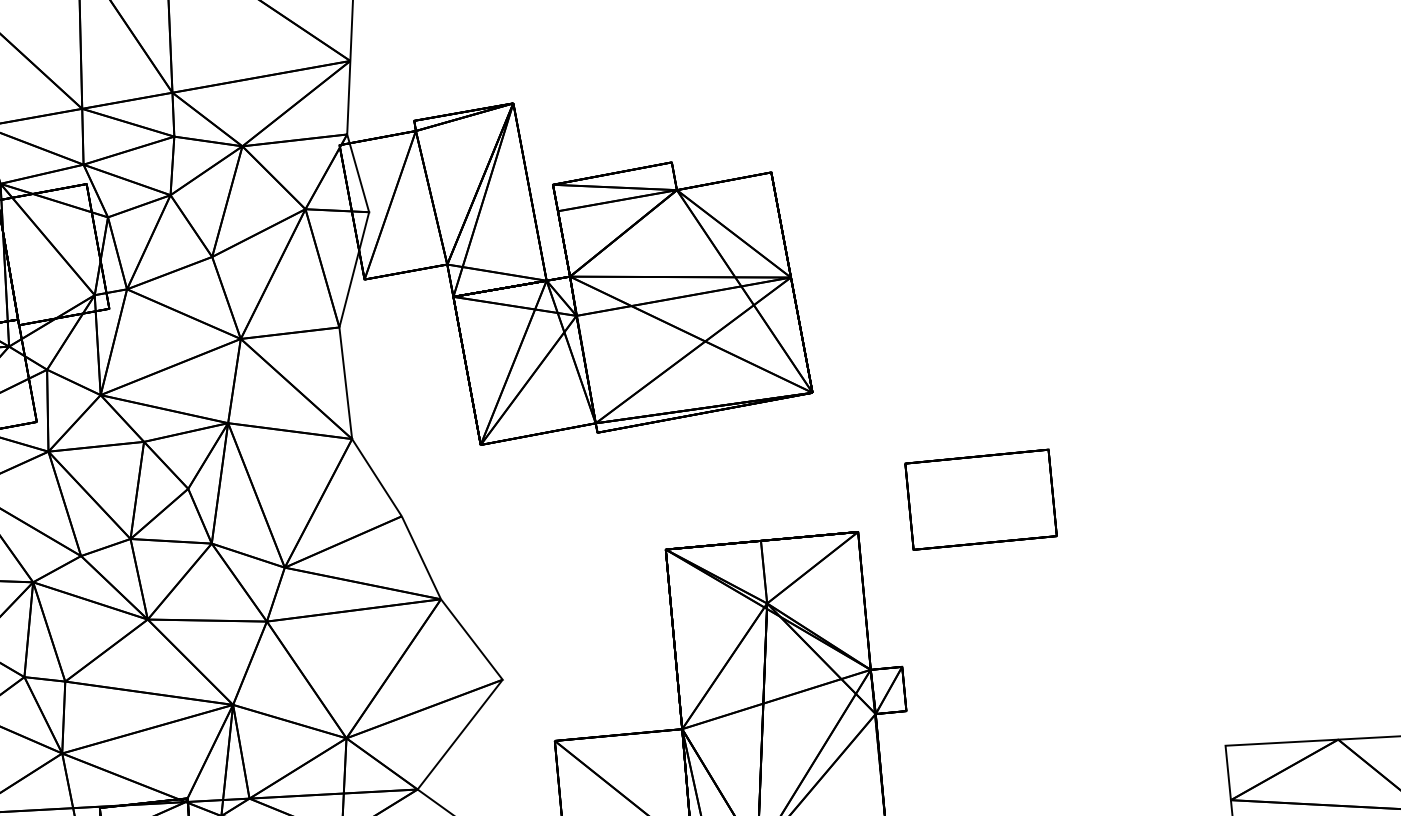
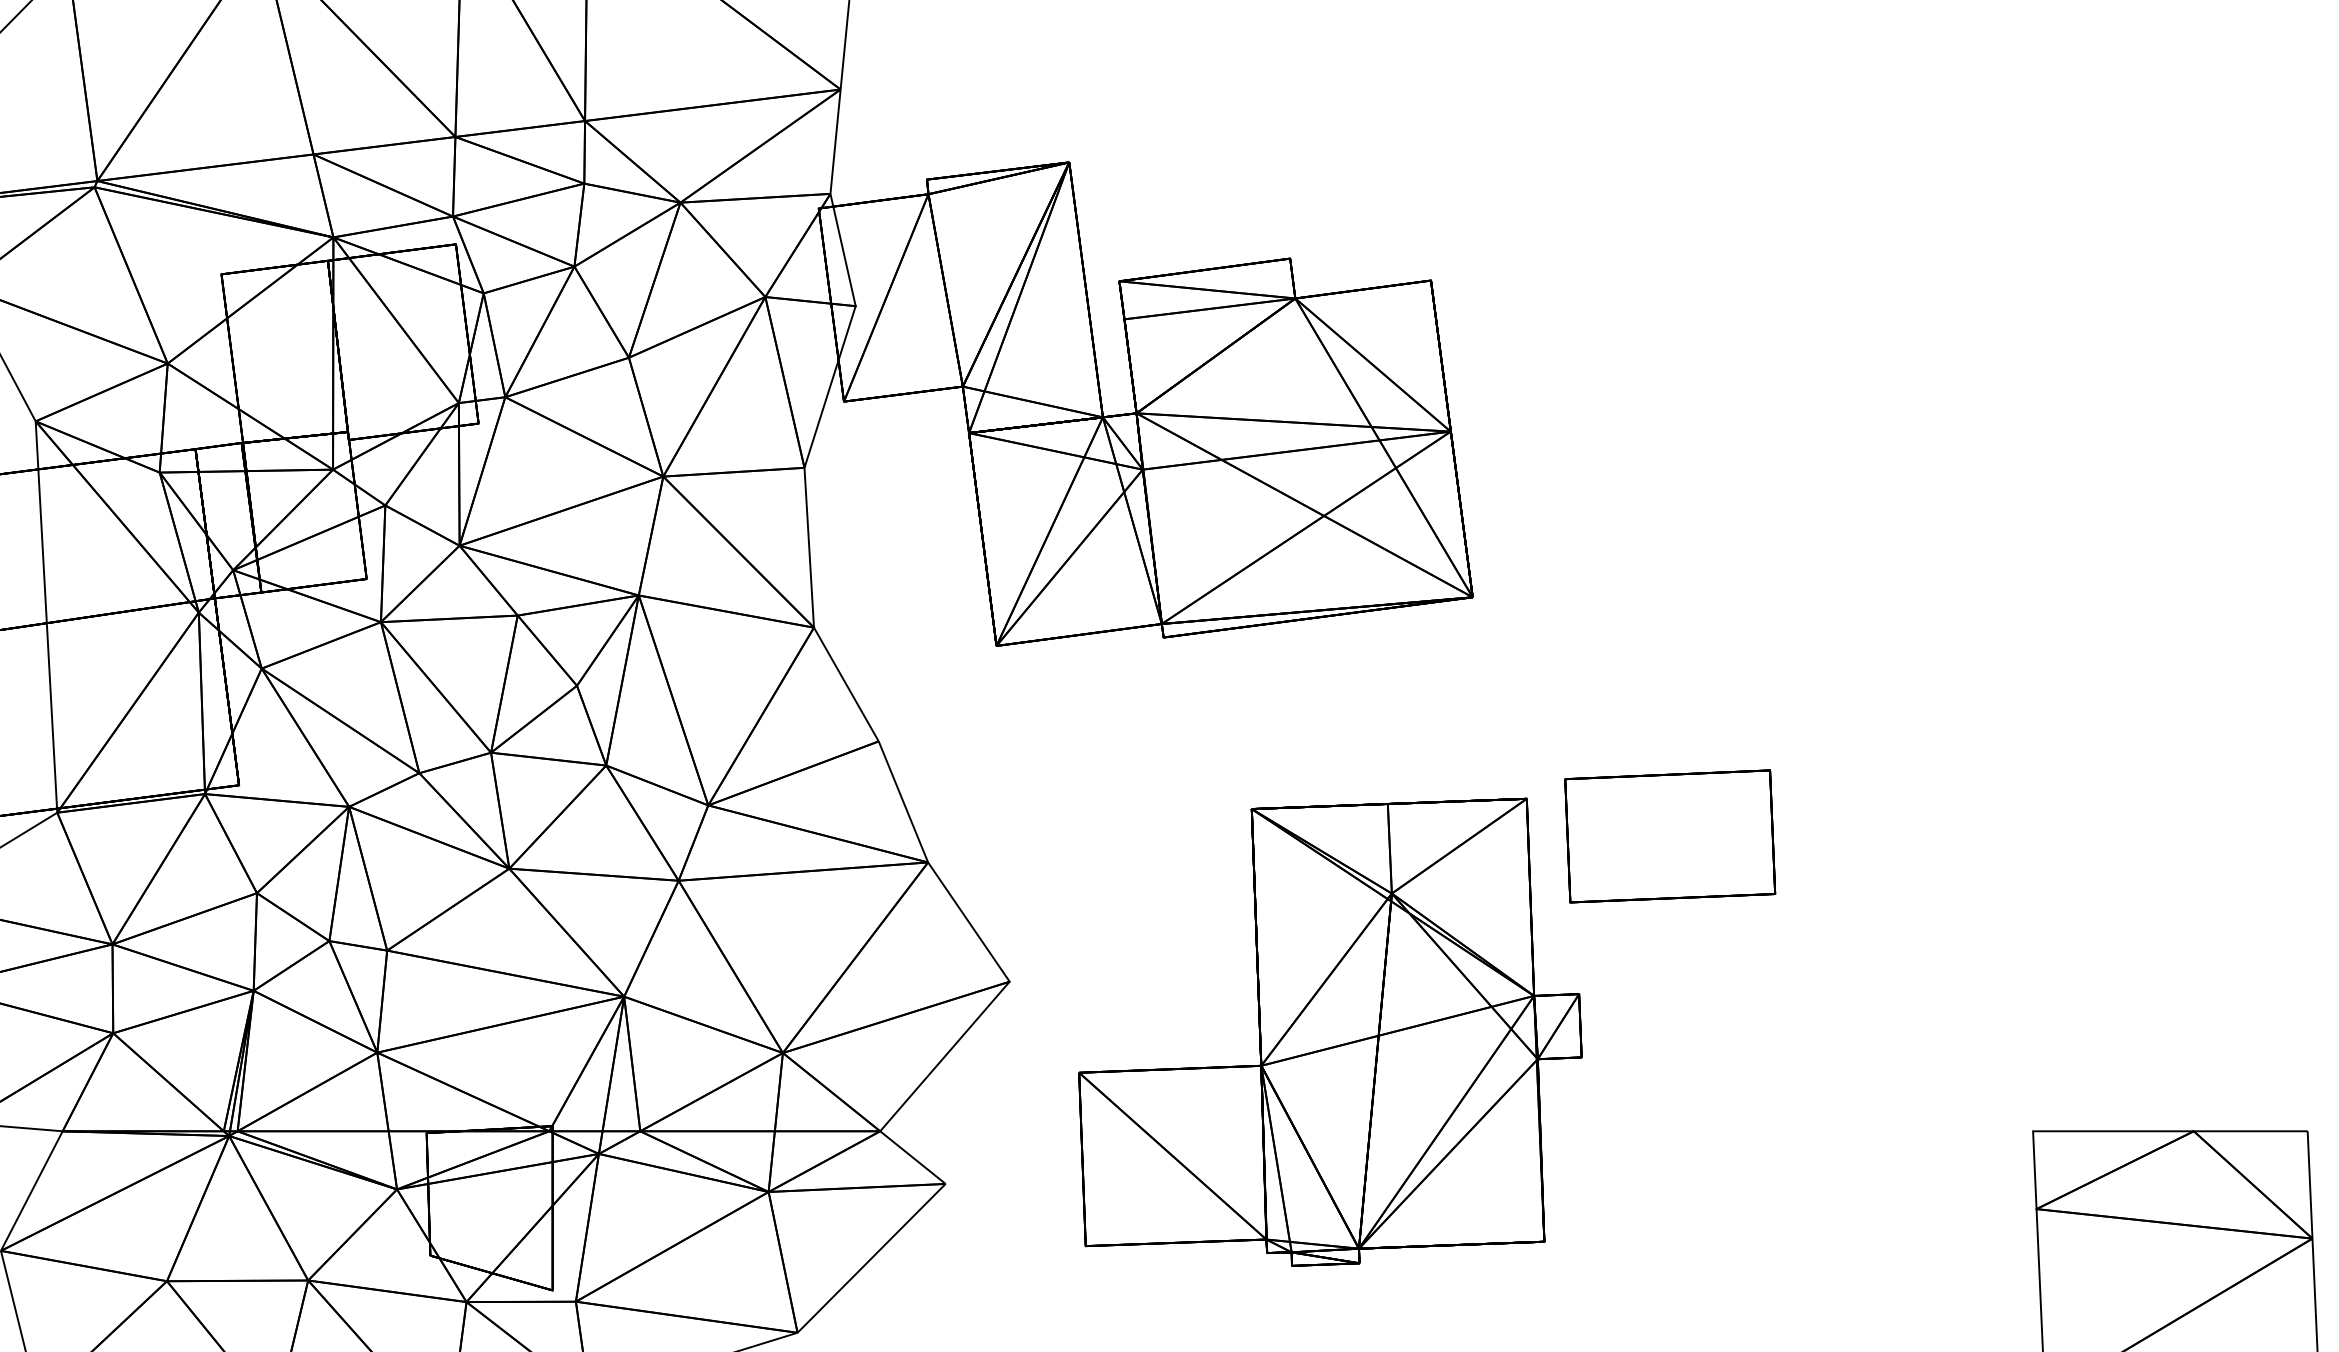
part: (981, 499) -> (1670, 836), moved

